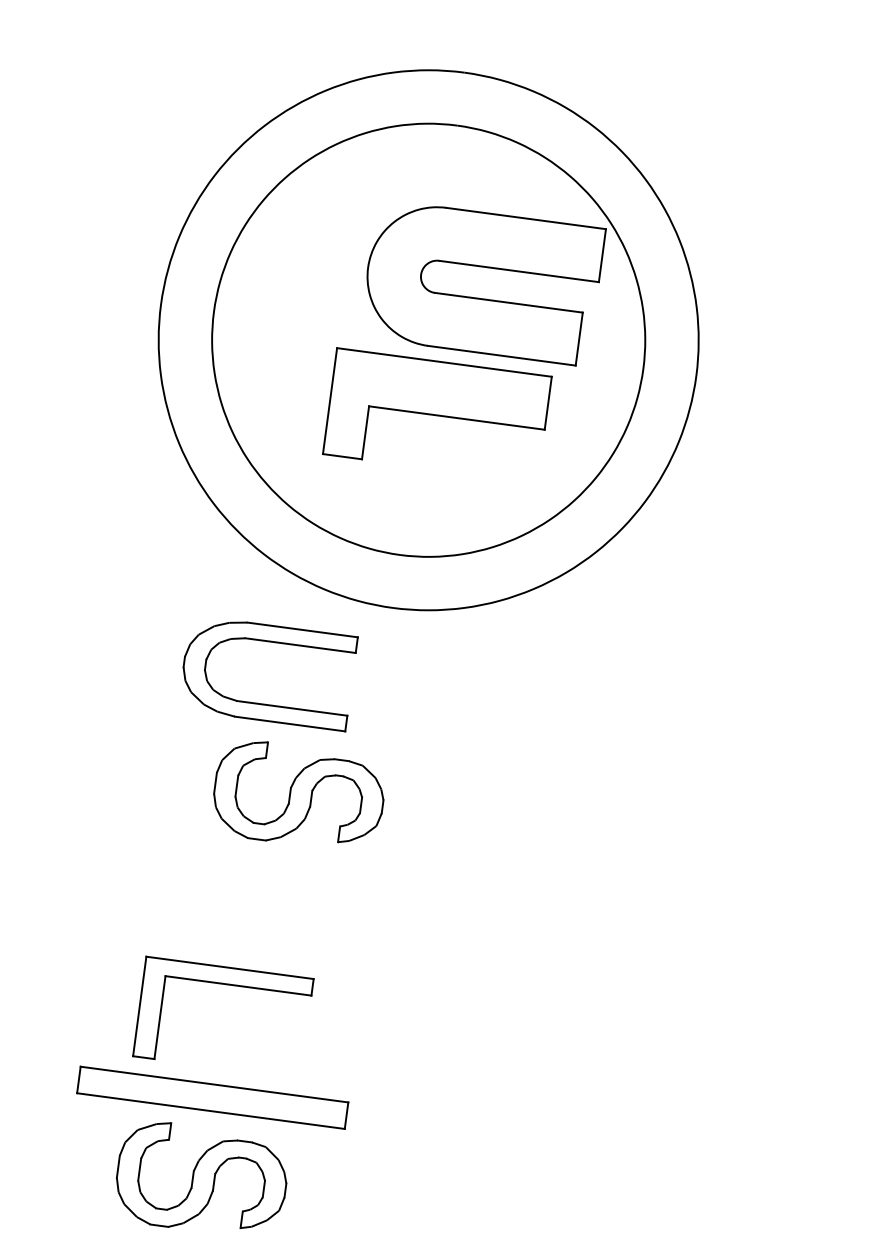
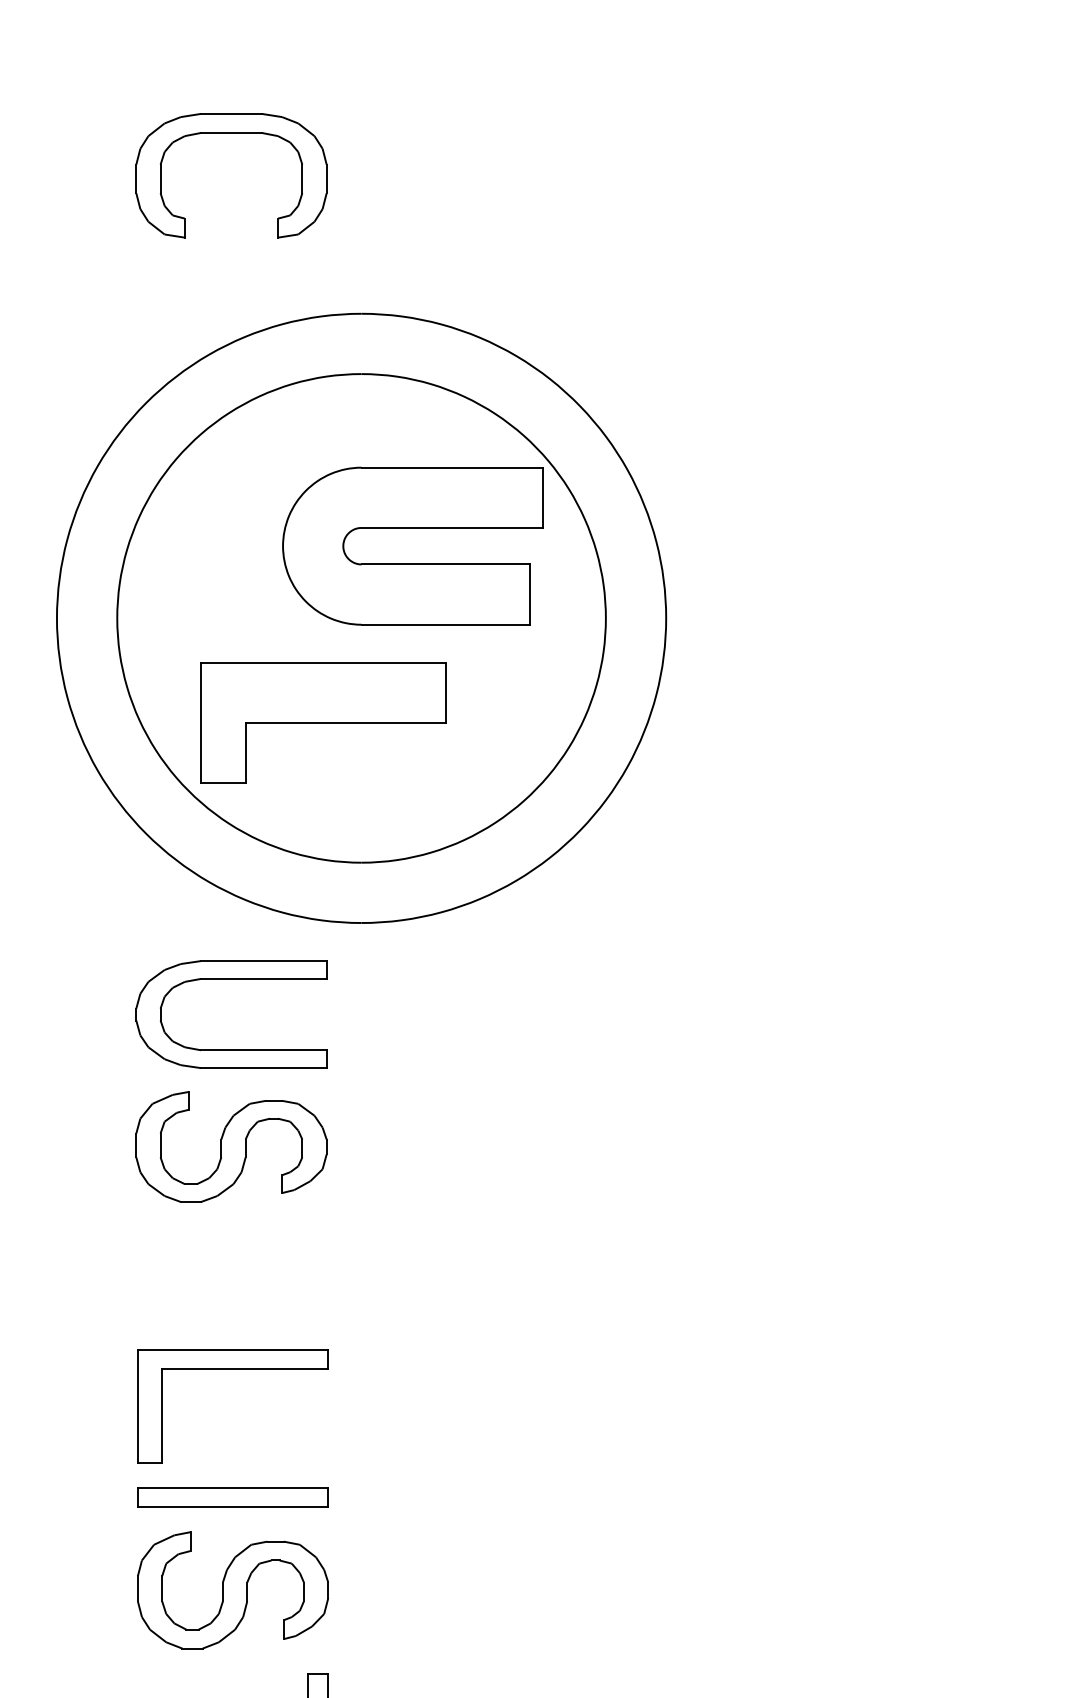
part: (437, 414) -> (323, 722), moved
part: (299, 795) -> (231, 1146), moved
part: (212, 1097) -> (232, 1497), size x0.62

